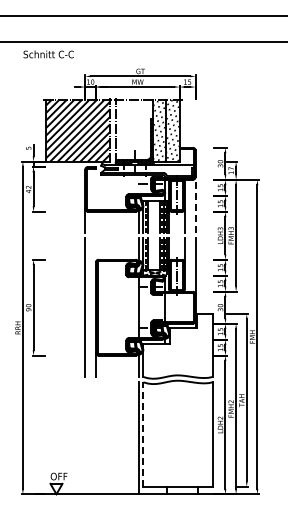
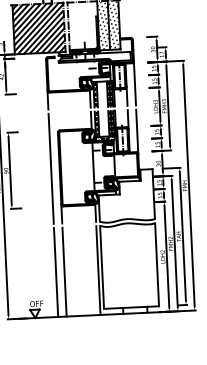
line: (195, 205) -> (134, 83), dashed -> solid
line: (143, 434) -> (102, 267), dashed -> solid
line: (85, 438) -> (56, 272), added
line: (95, 438) -> (64, 272), added

